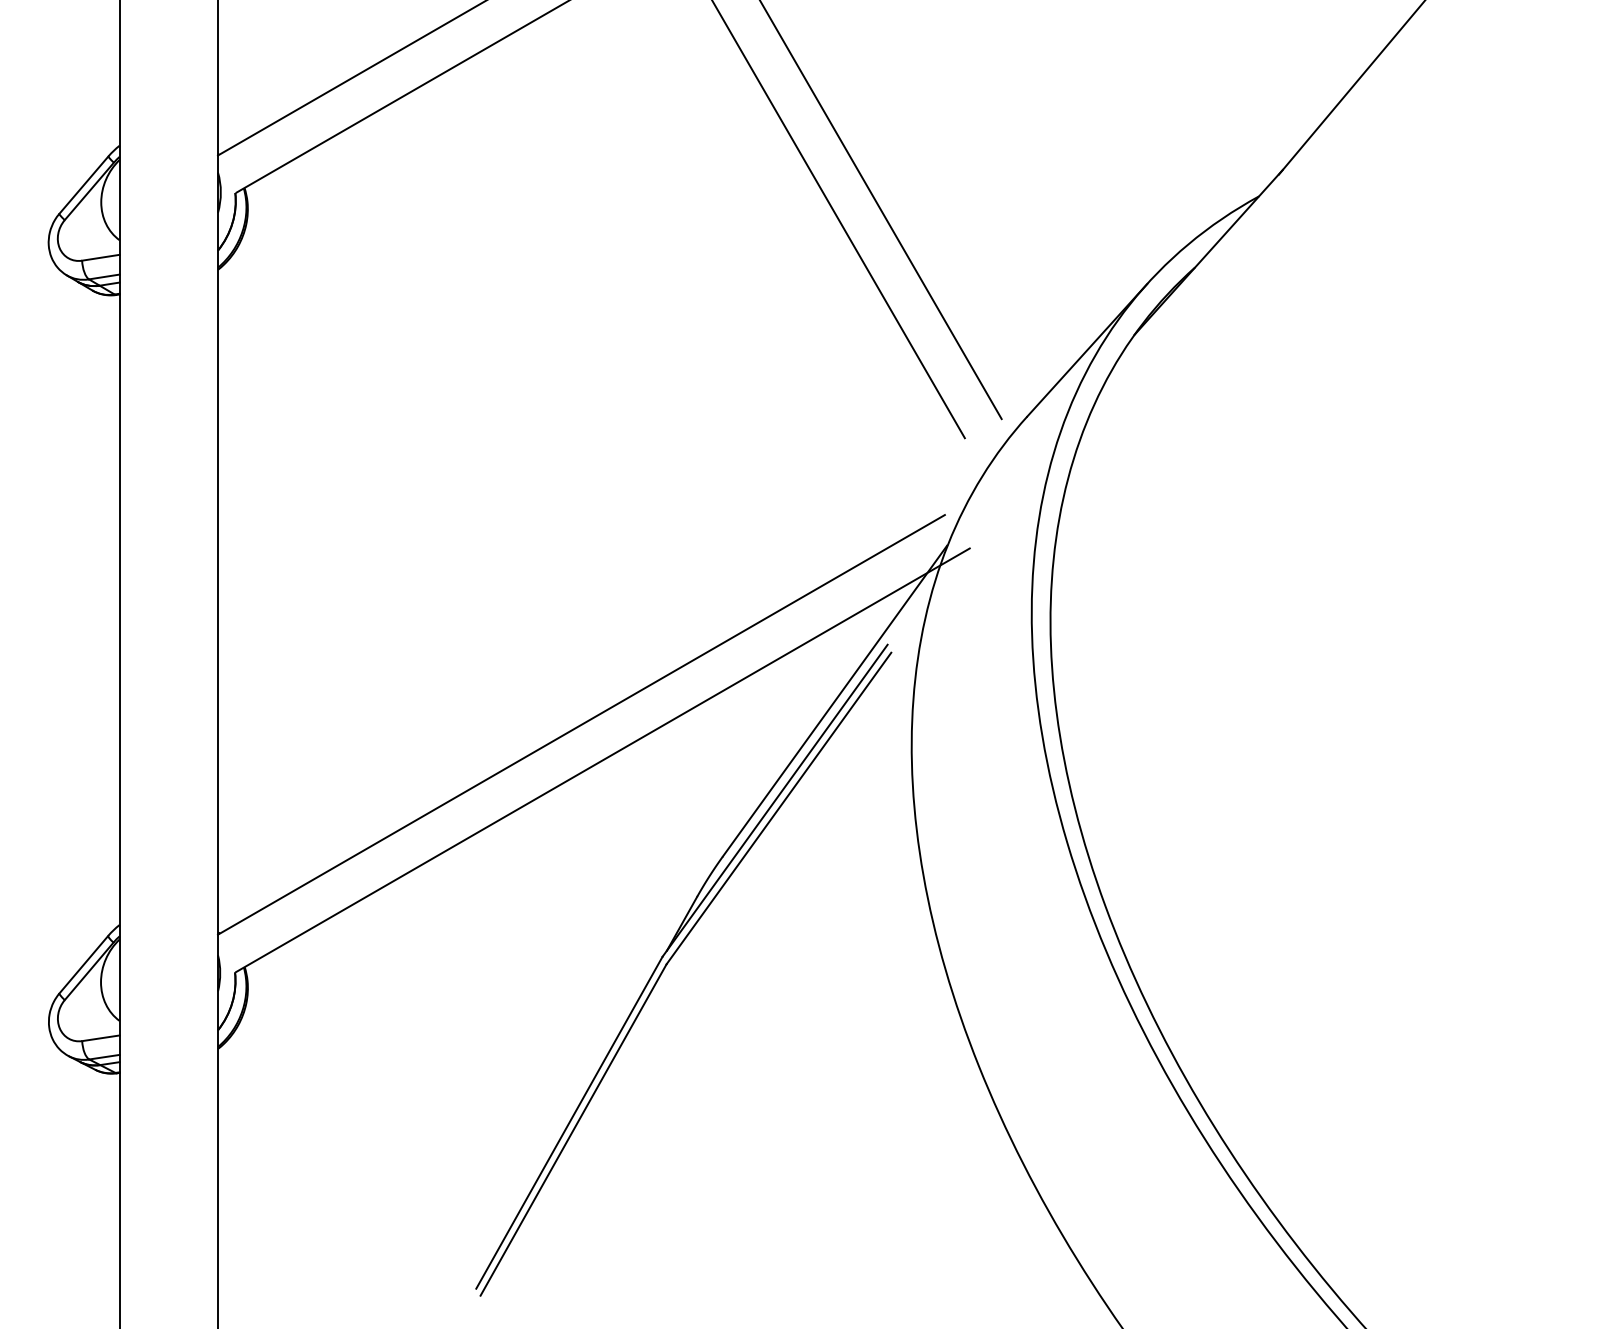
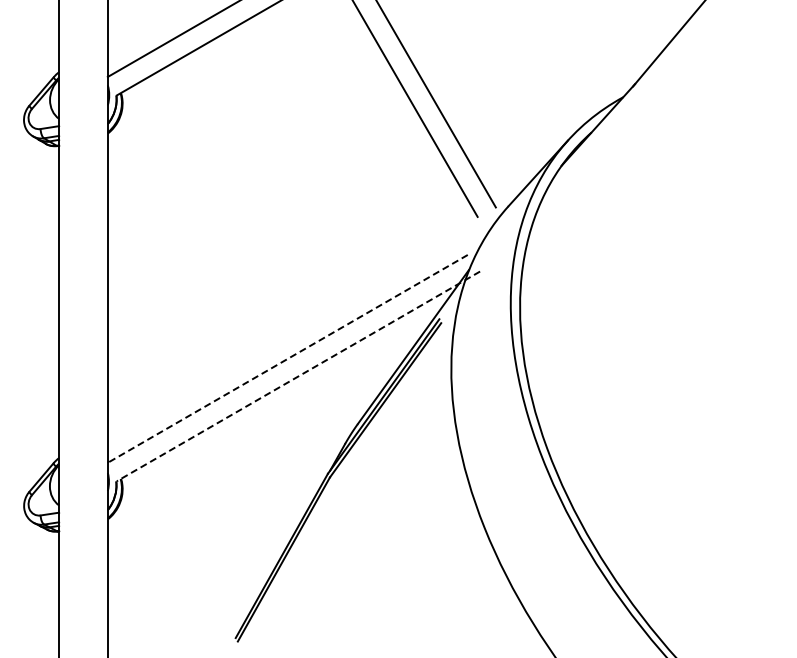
line: (580, 724) -> (287, 358), solid -> dashed
line: (603, 760) -> (298, 376), solid -> dashed

